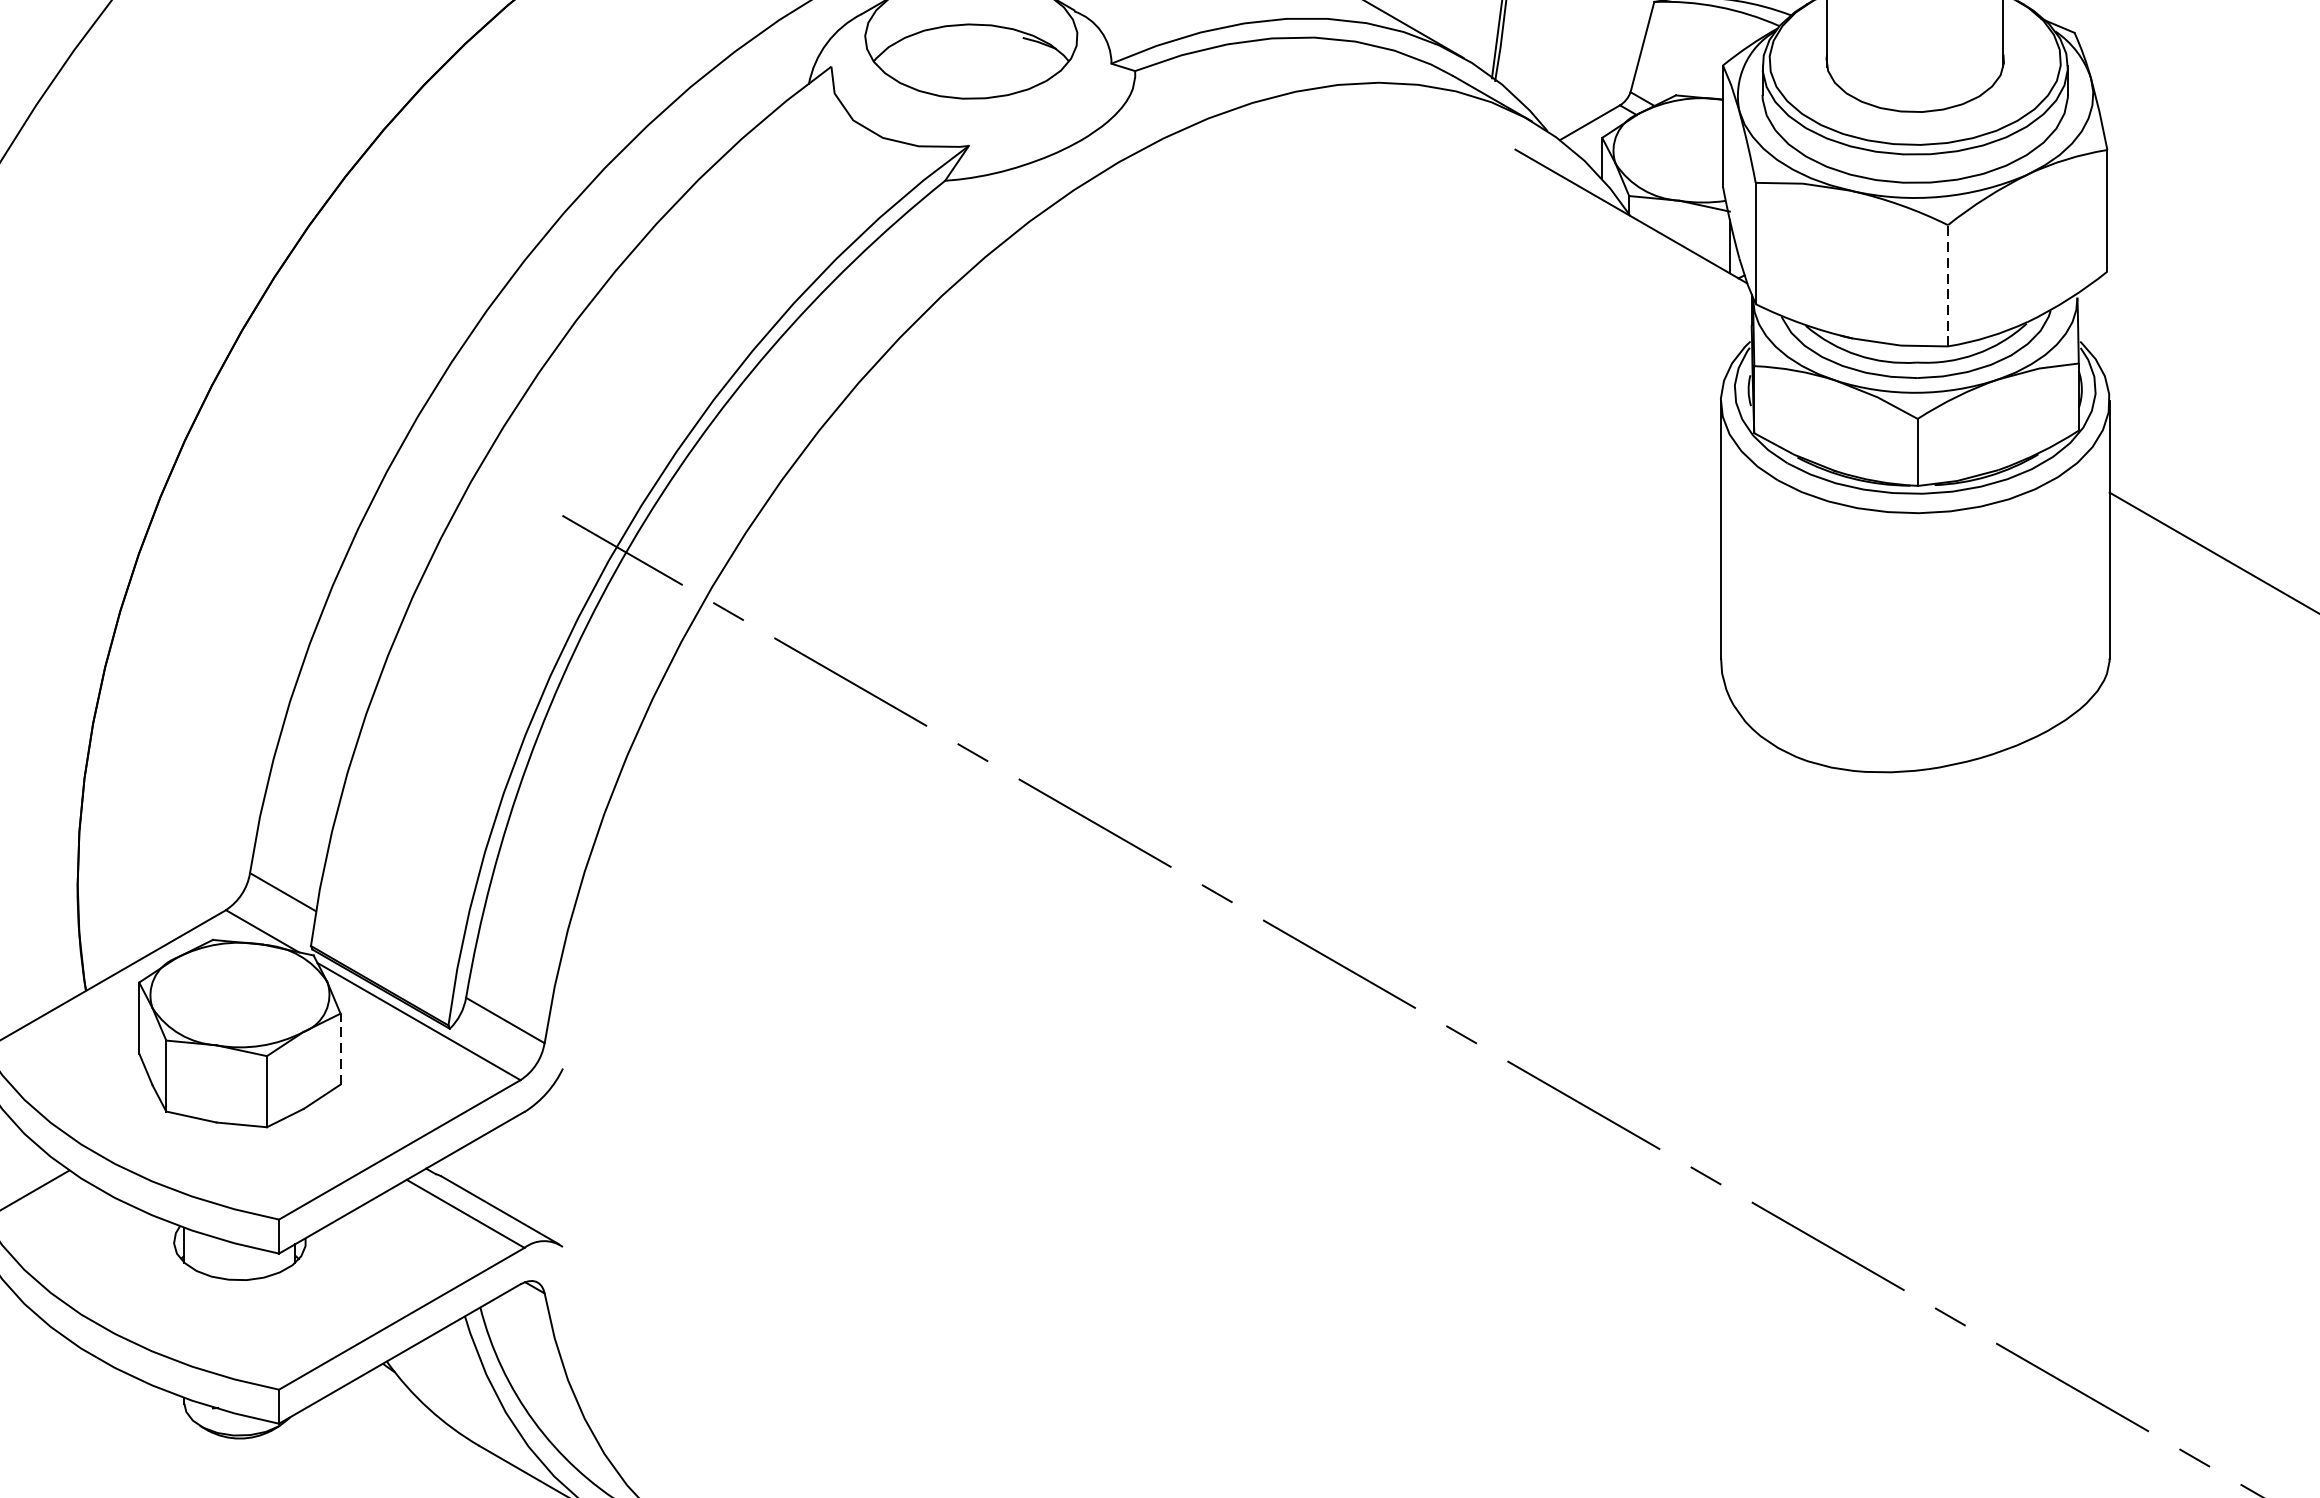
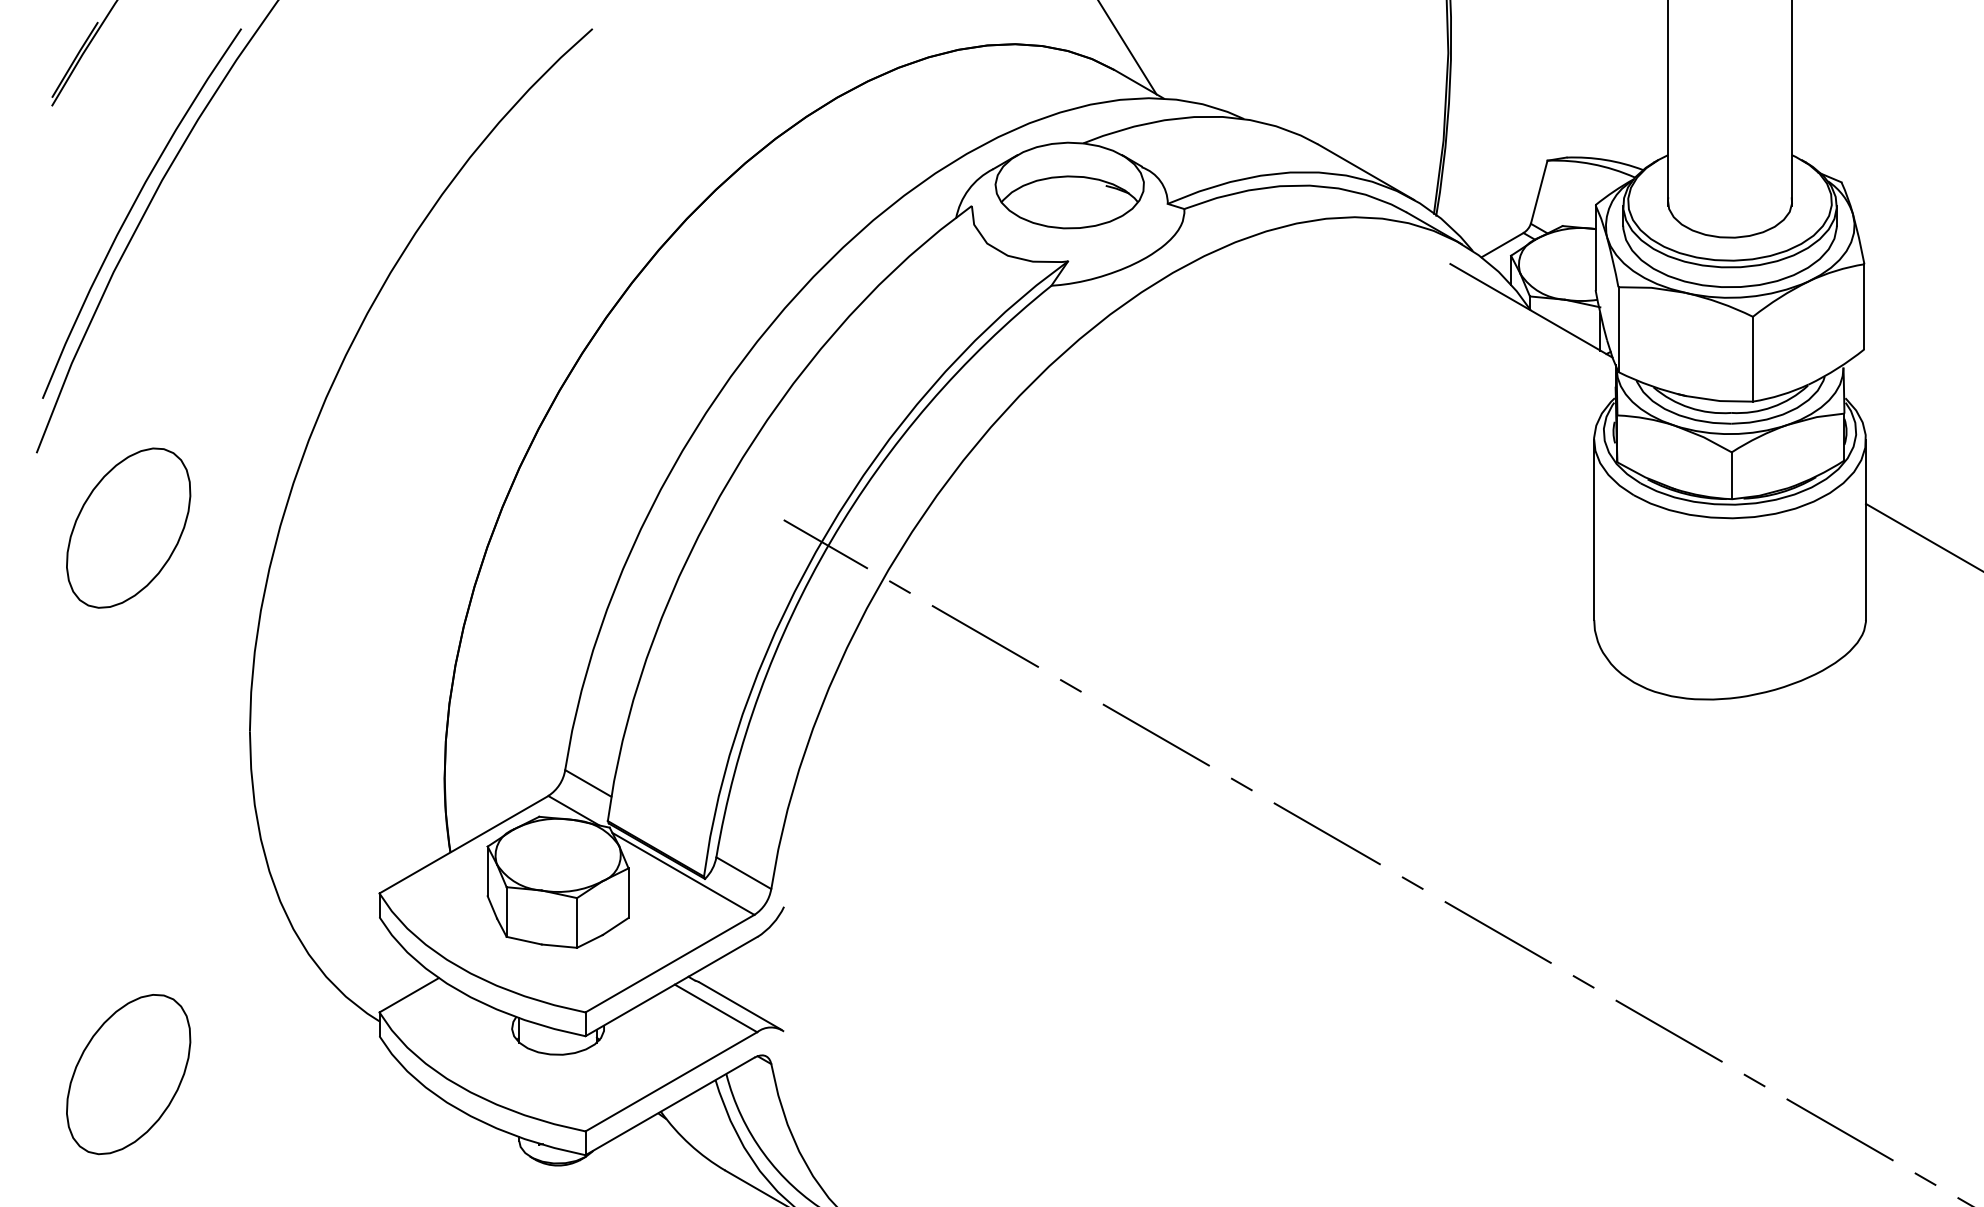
line: (1947, 284) -> (1752, 358), dashed -> solid
line: (340, 1049) -> (628, 893), dashed -> solid

